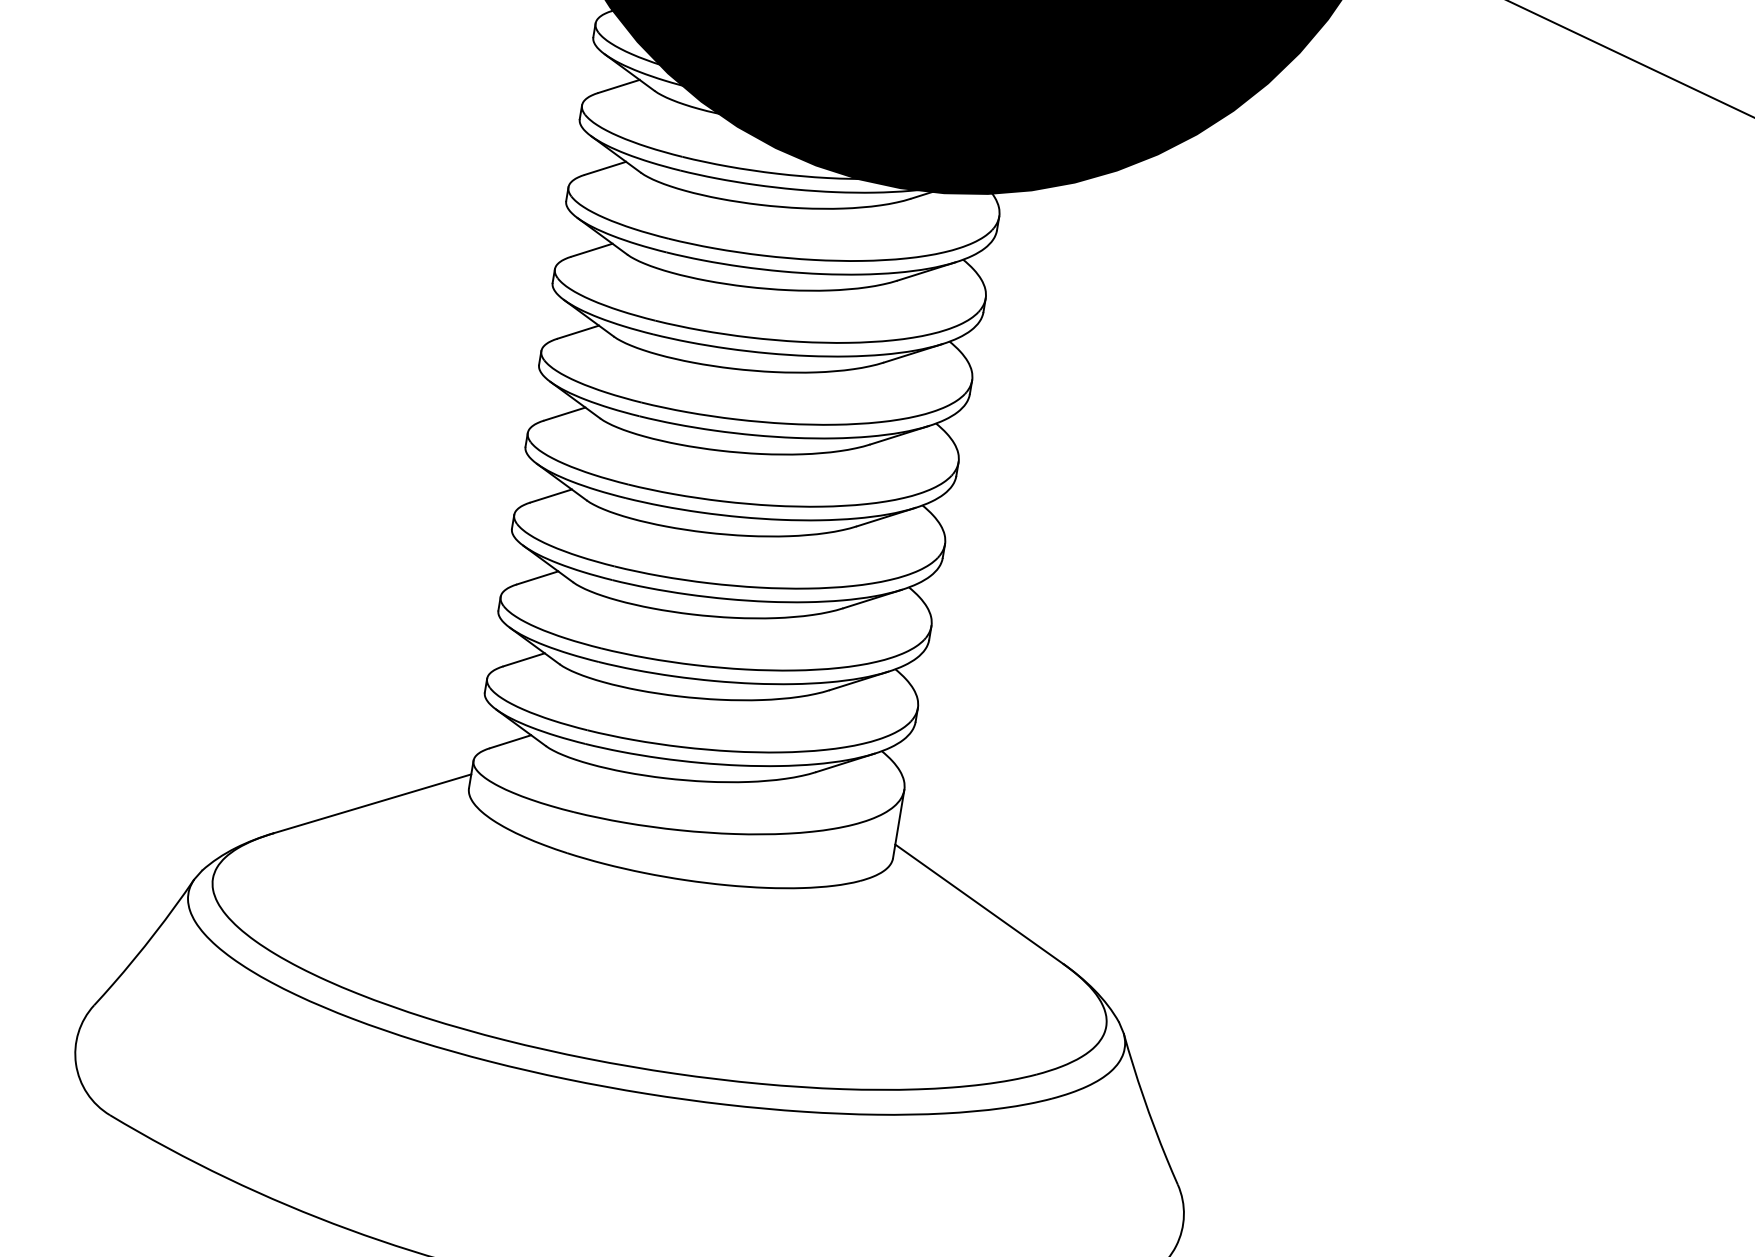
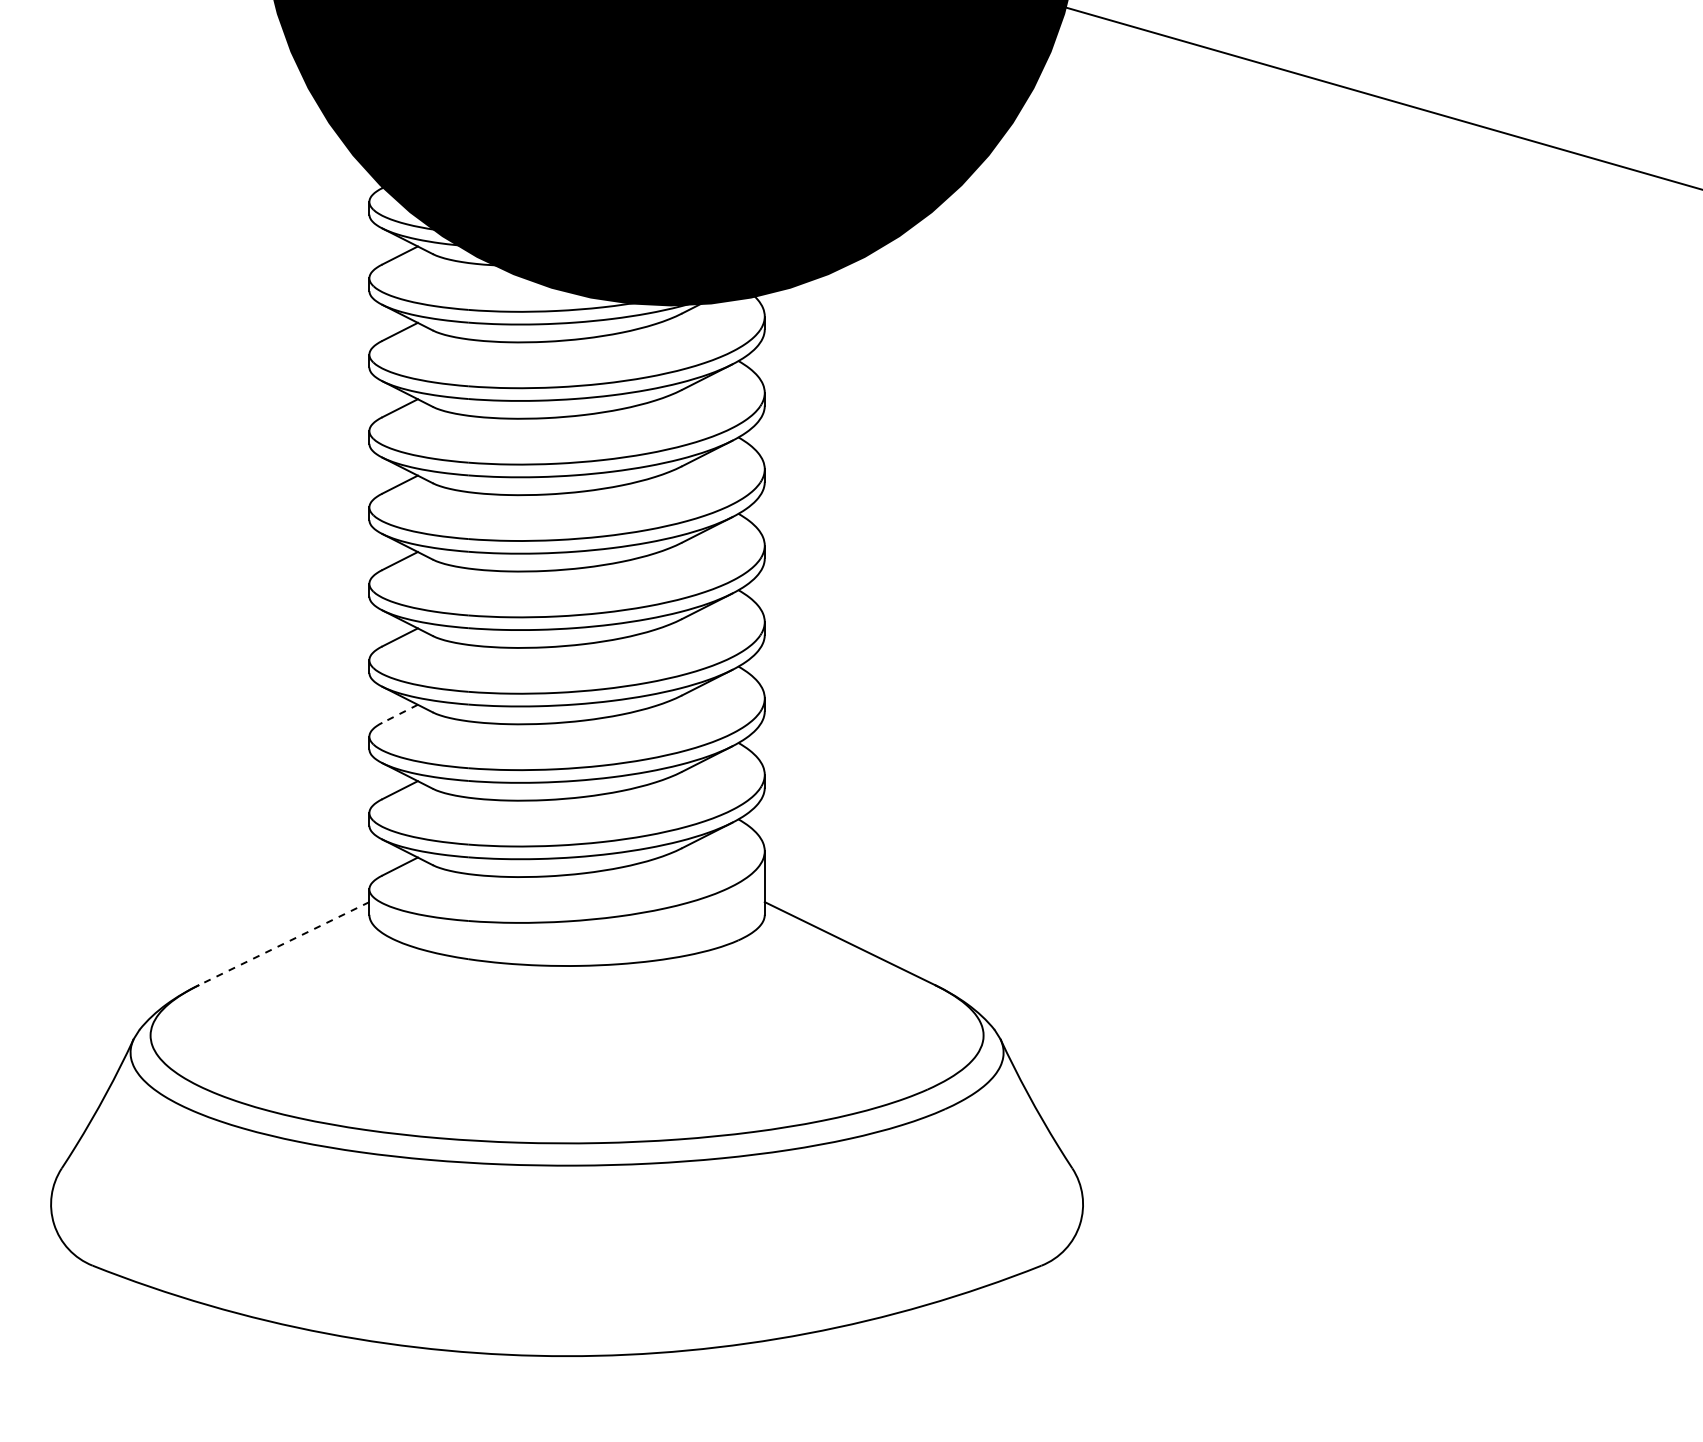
line: (538, 577) -> (400, 713), solid -> dashed
line: (372, 803) -> (284, 943), solid -> dashed

